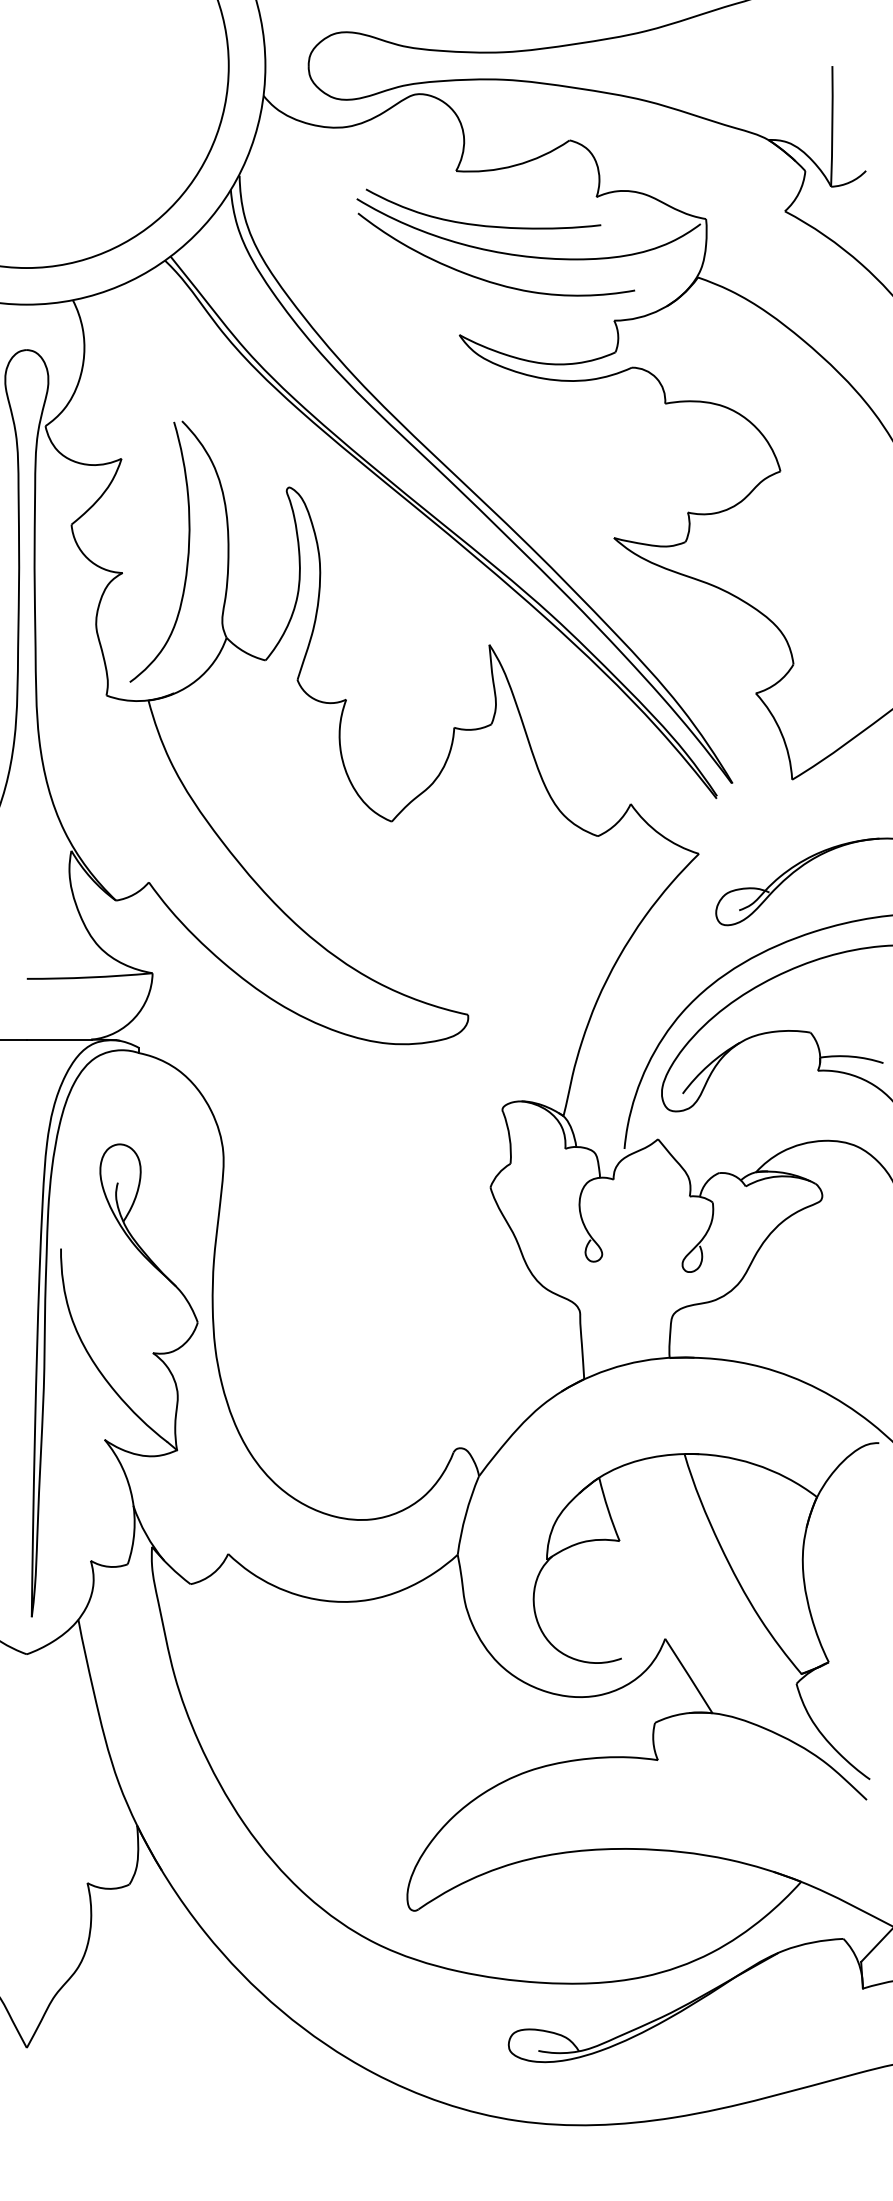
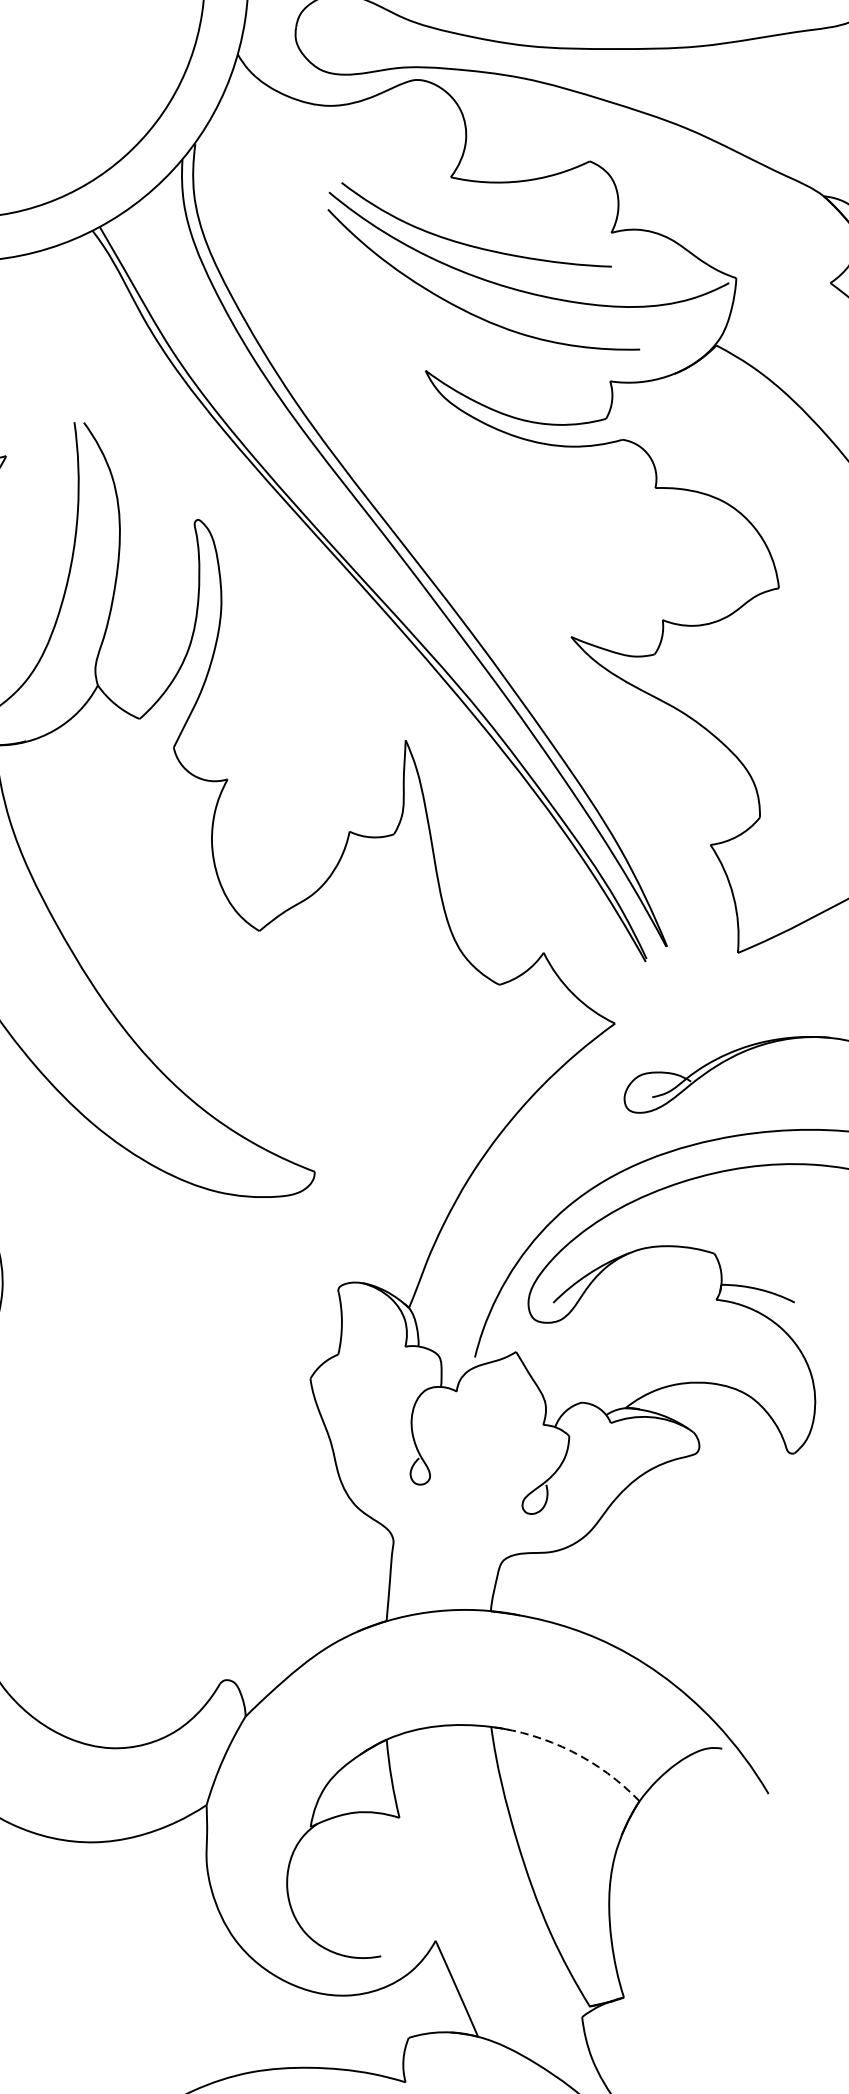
arc: (754, 1464) -> (571, 1751), solid -> dashed

